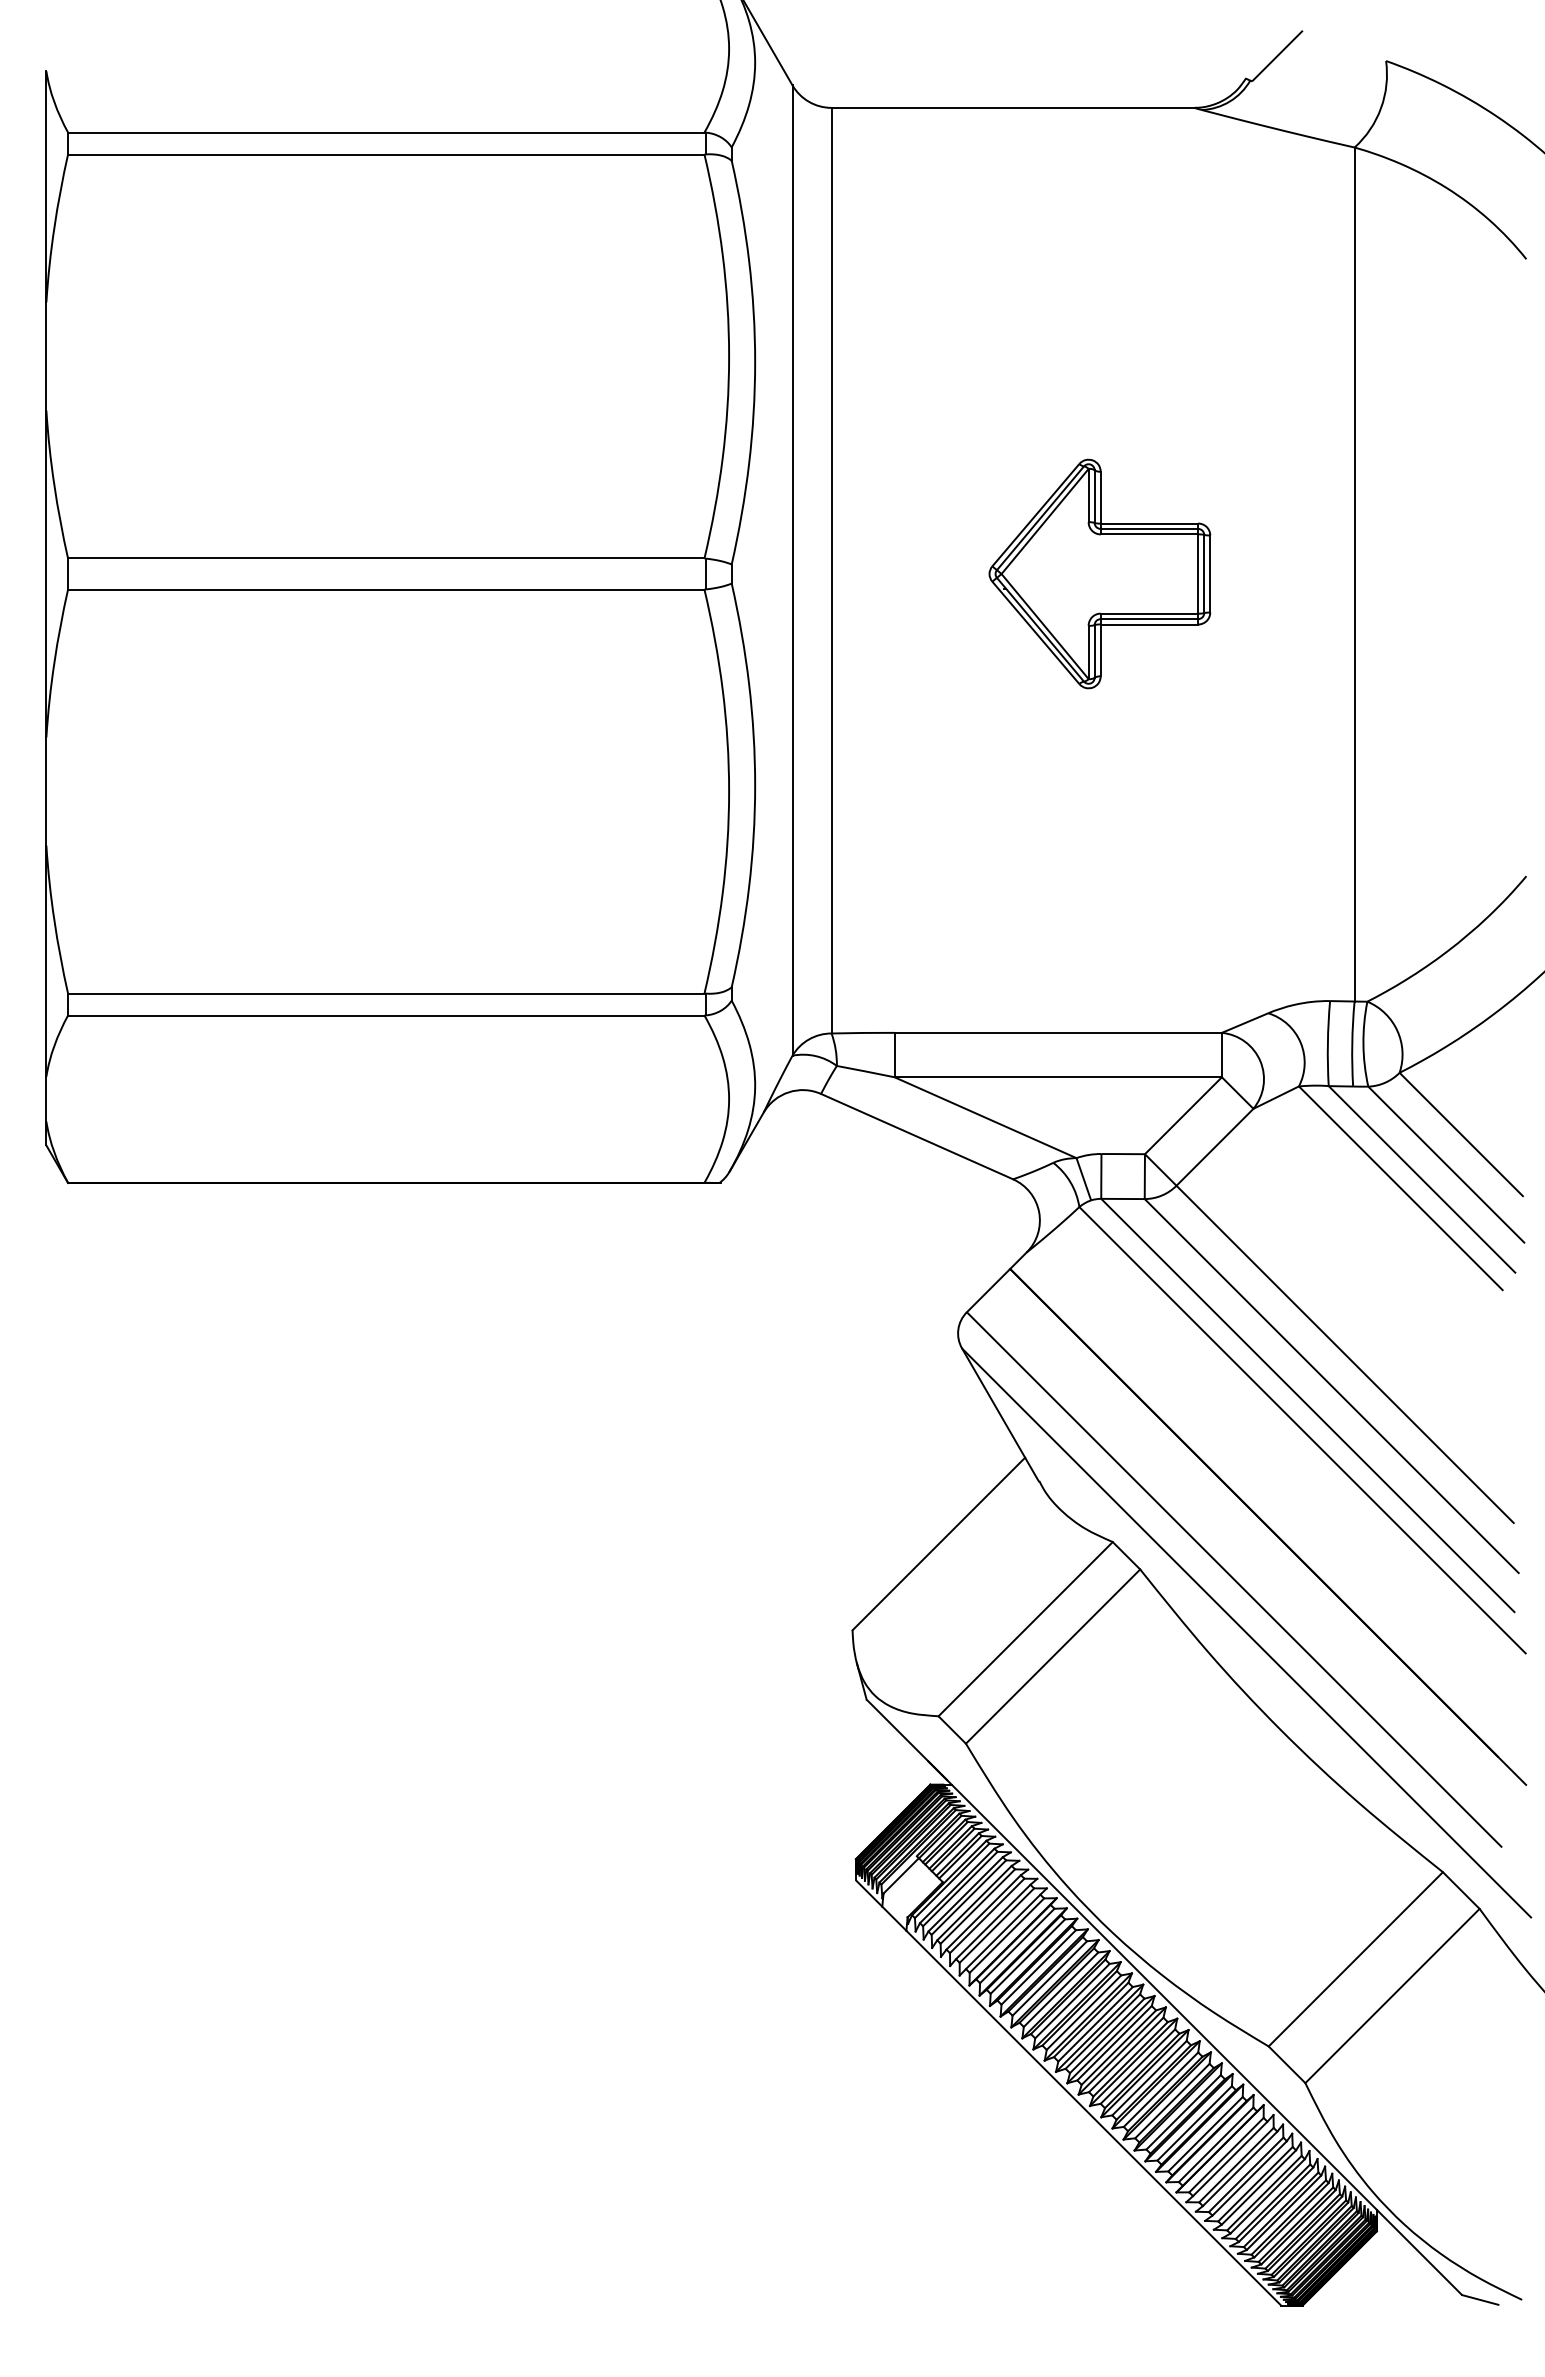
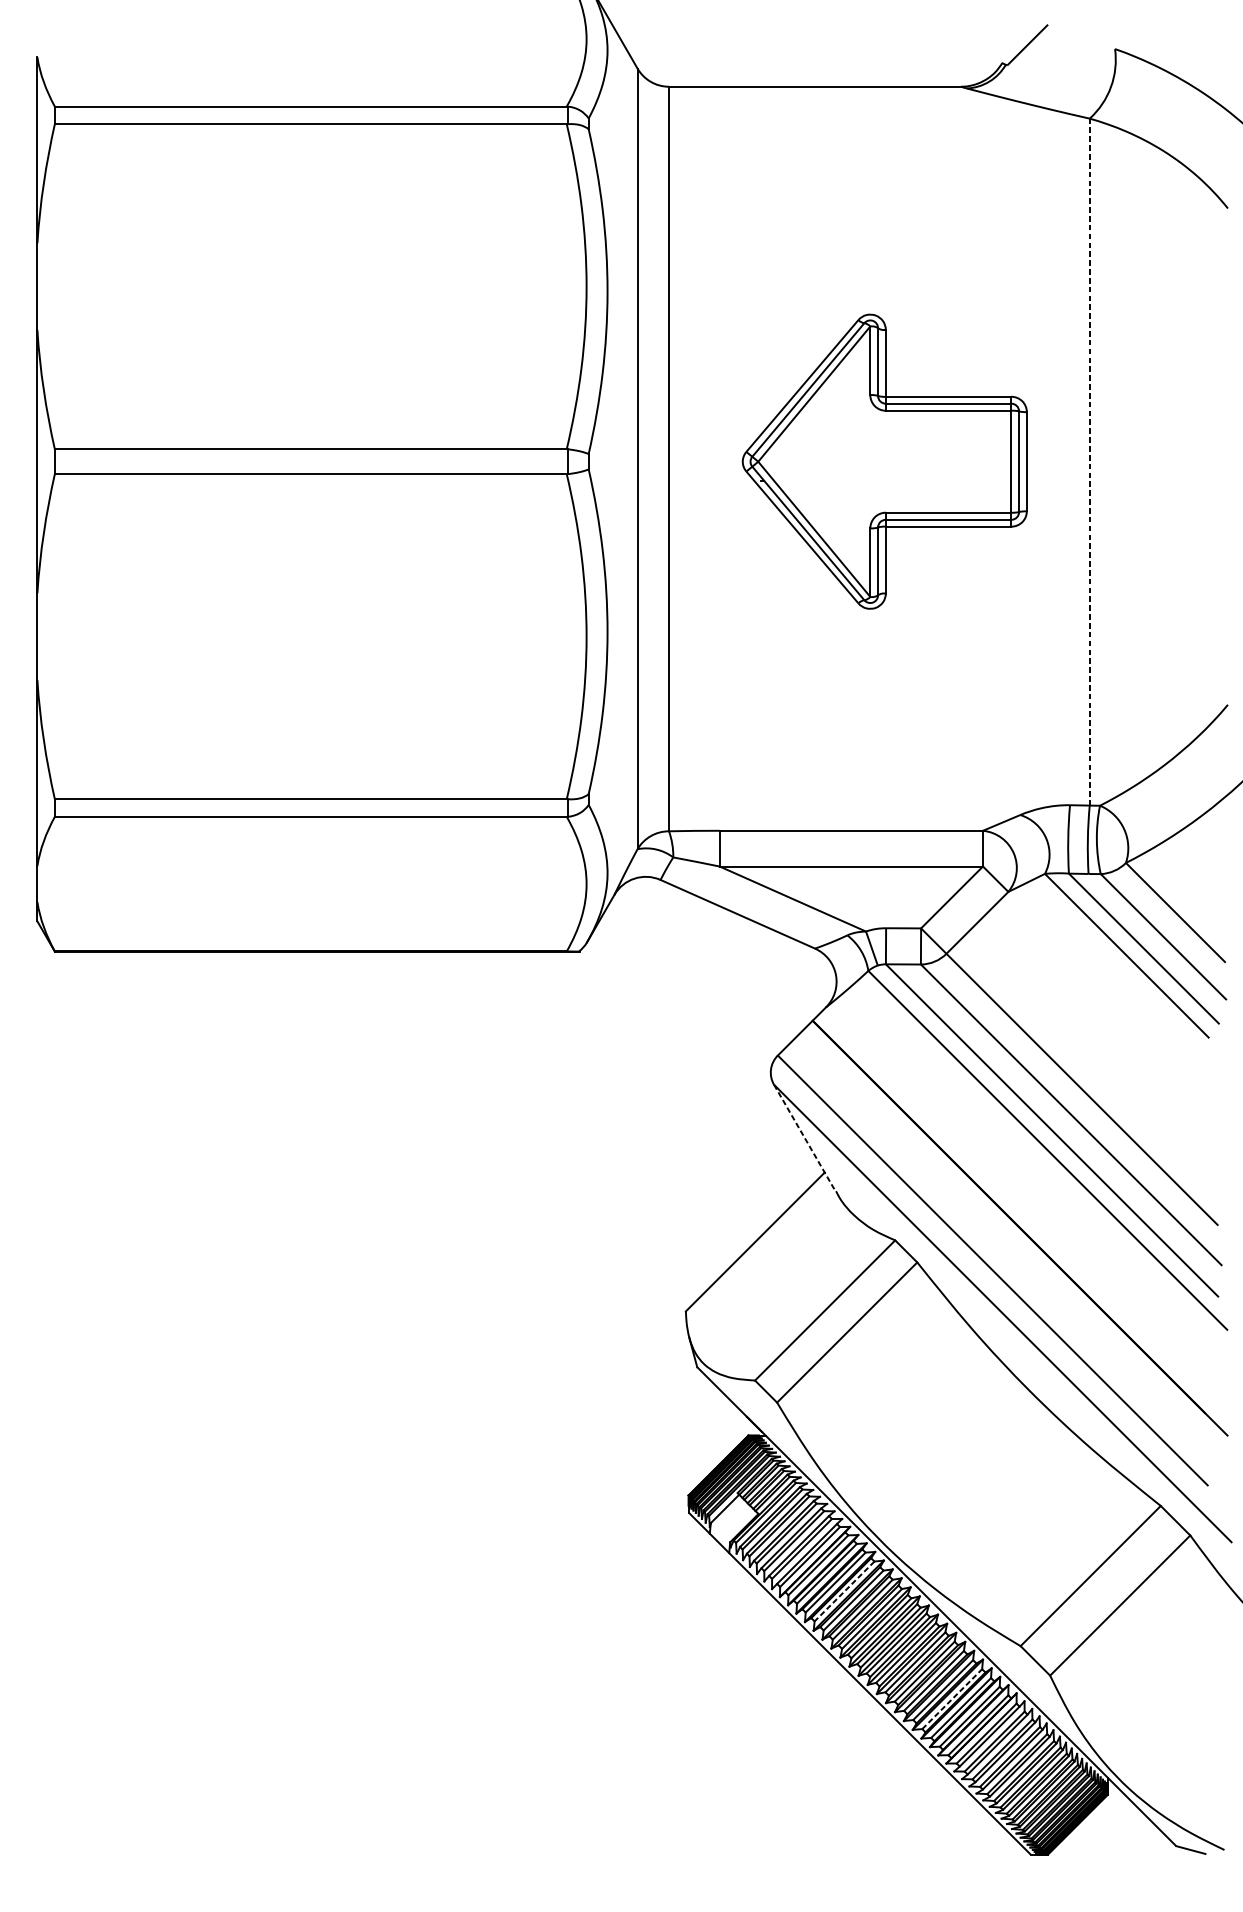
part: (1099, 573) -> (884, 461), size x1.6
line: (1354, 574) -> (1089, 462), solid -> dashed
line: (1000, 1414) -> (804, 1137), solid -> dashed
line: (1049, 1978) -> (844, 1591), solid -> dashed
line: (1183, 2112) -> (952, 1699), solid -> dashed

